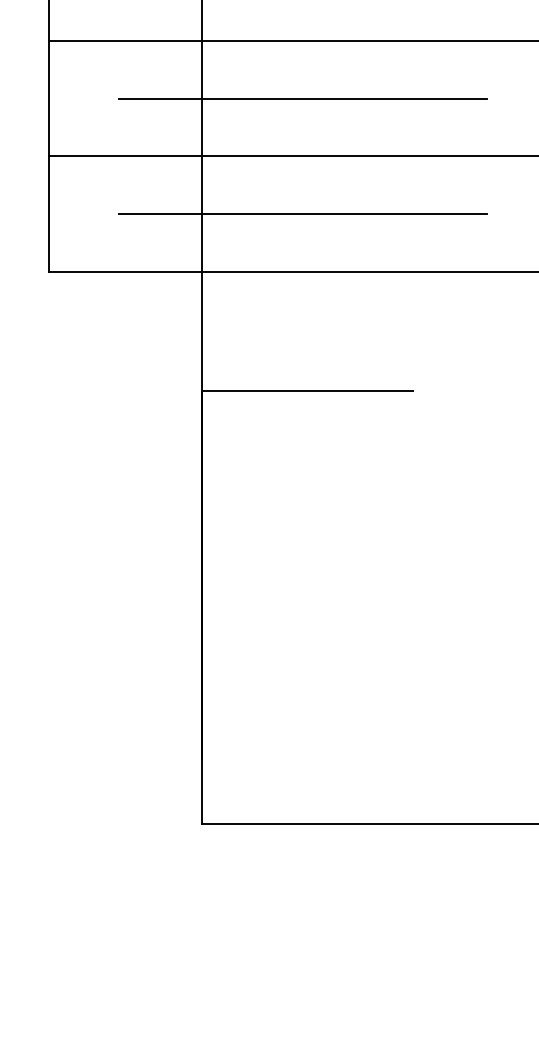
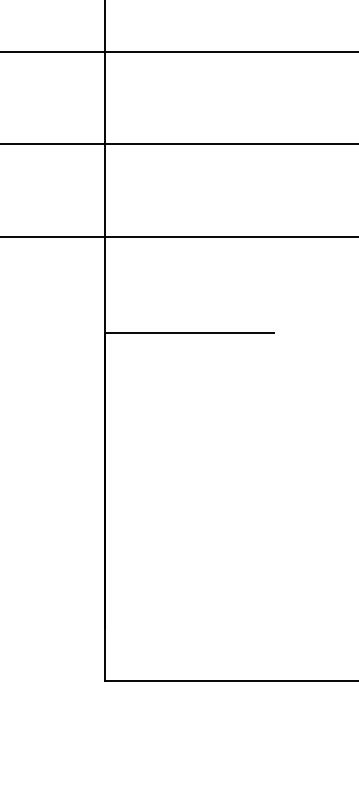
line: (302, 98) -> (186, 97), removed
line: (302, 213) -> (186, 190), removed

